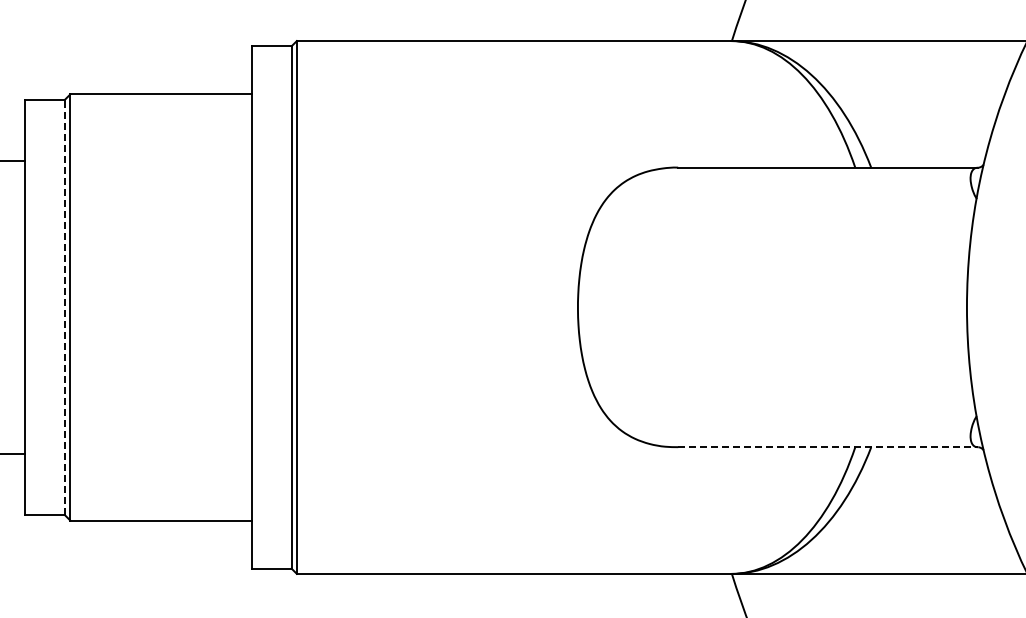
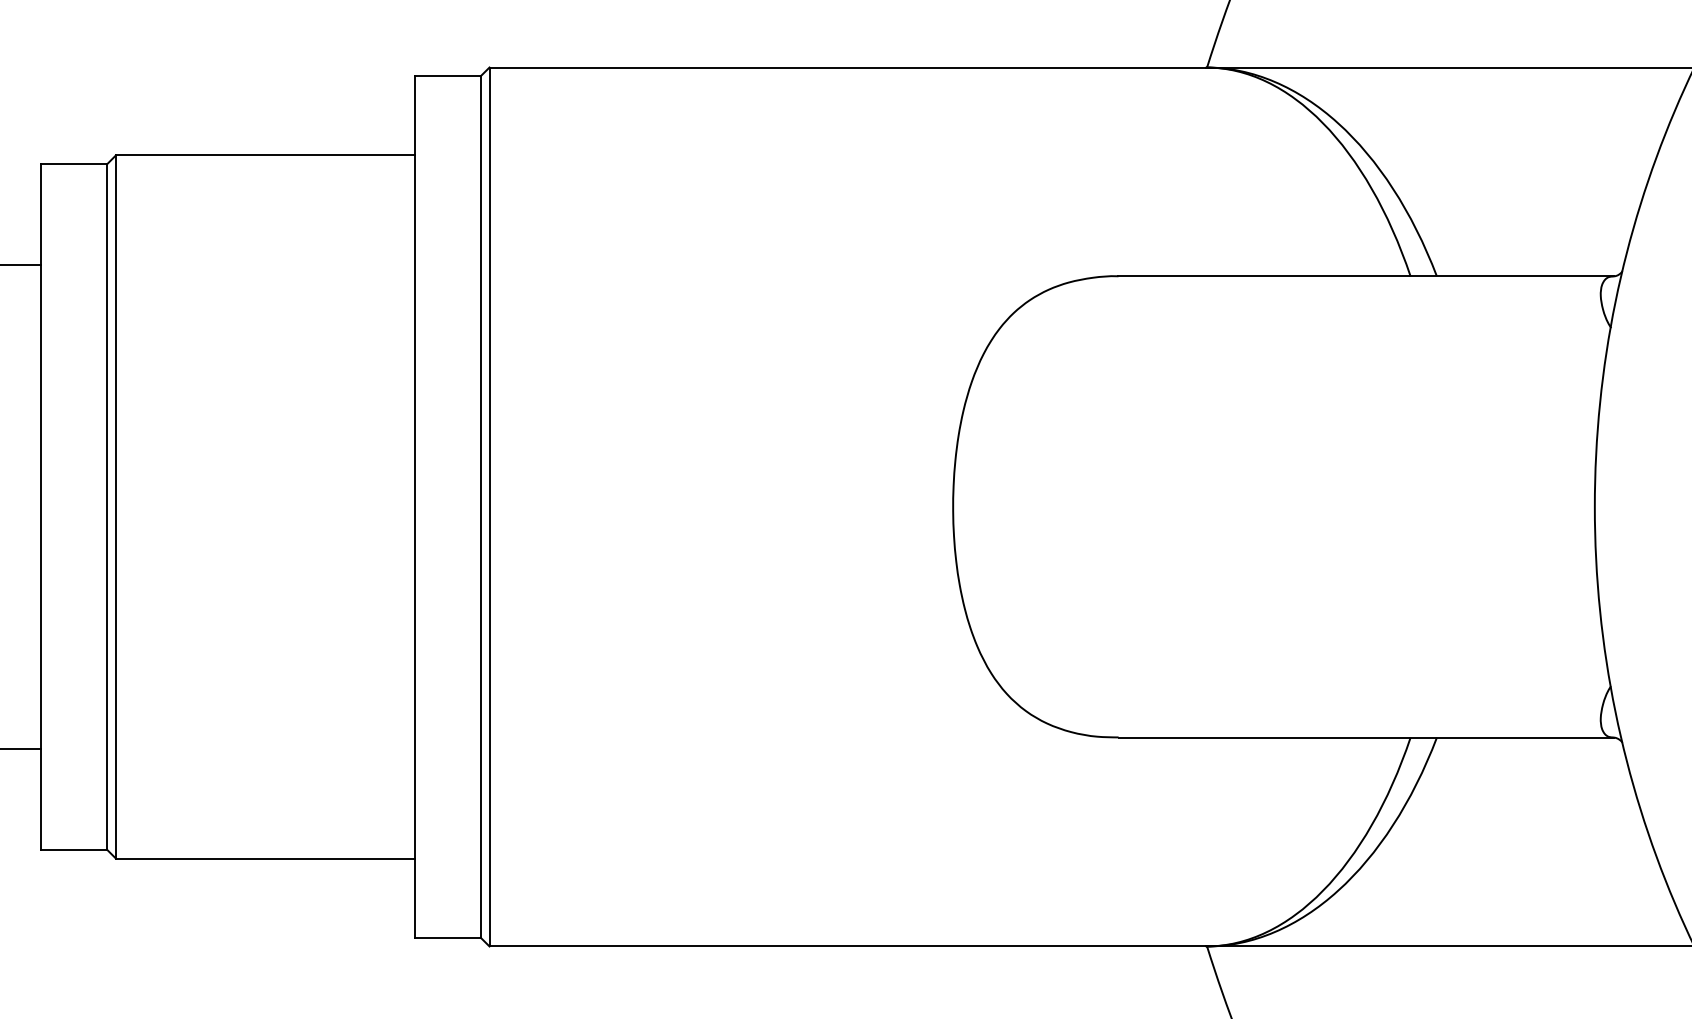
line: (65, 307) -> (107, 507), dashed -> solid
line: (828, 447) -> (1366, 737), dashed -> solid

